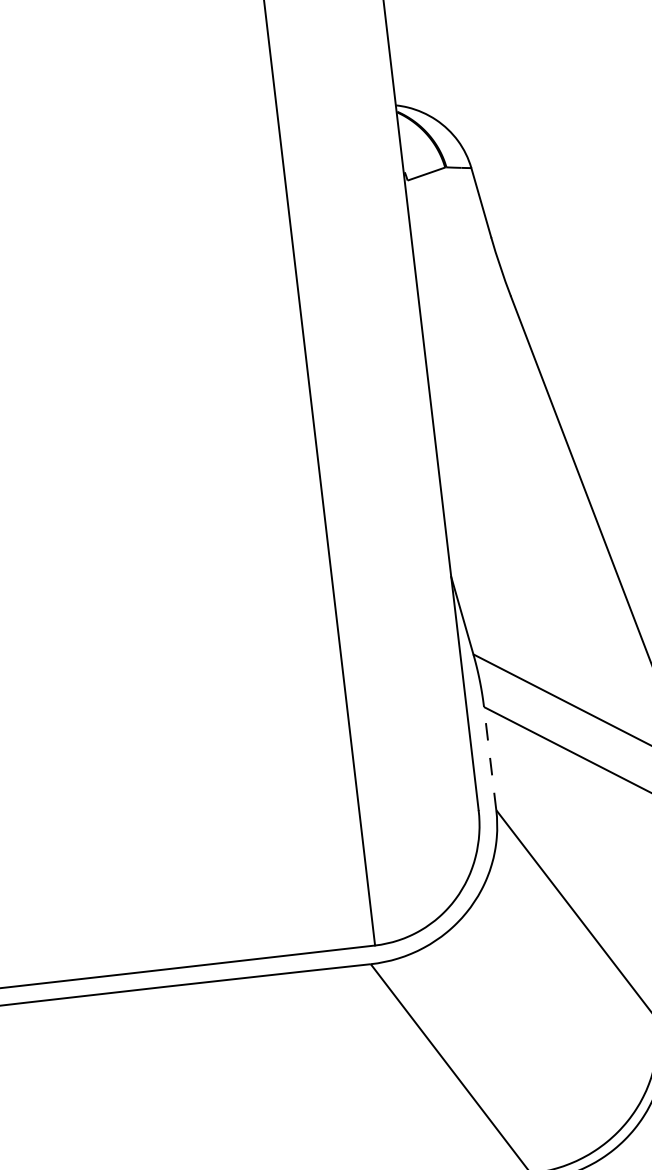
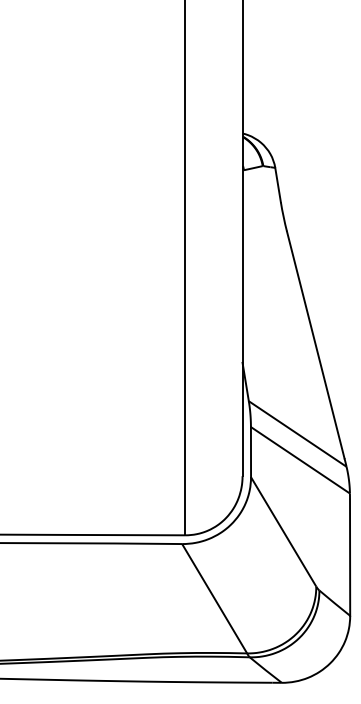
line: (491, 757) -> (251, 451), dashed -> solid

